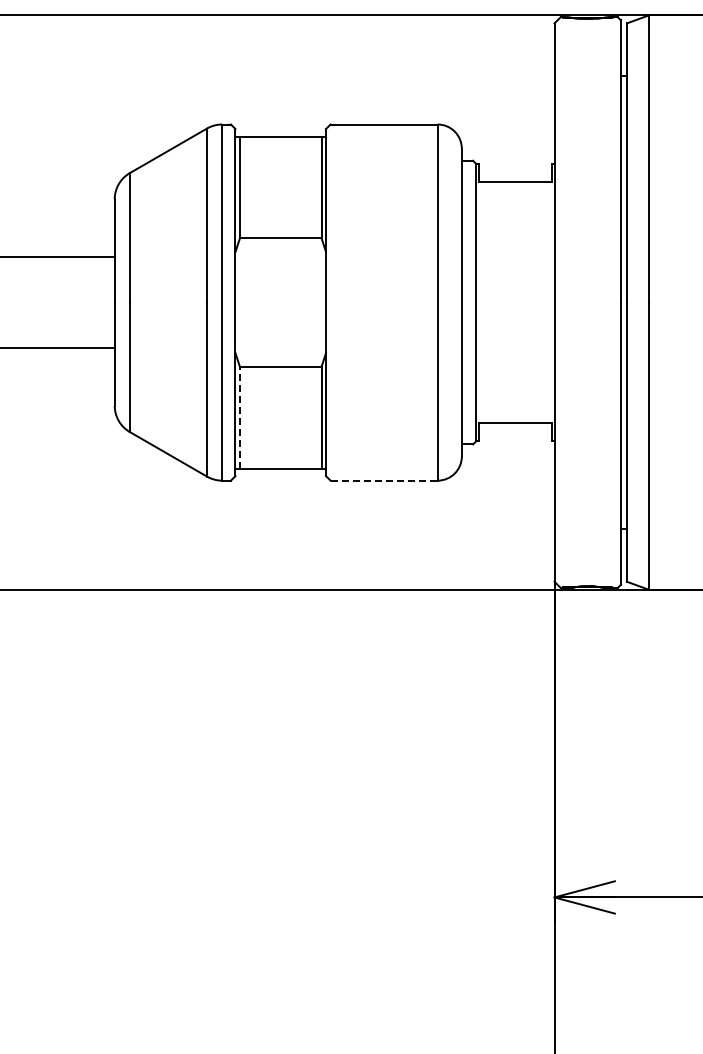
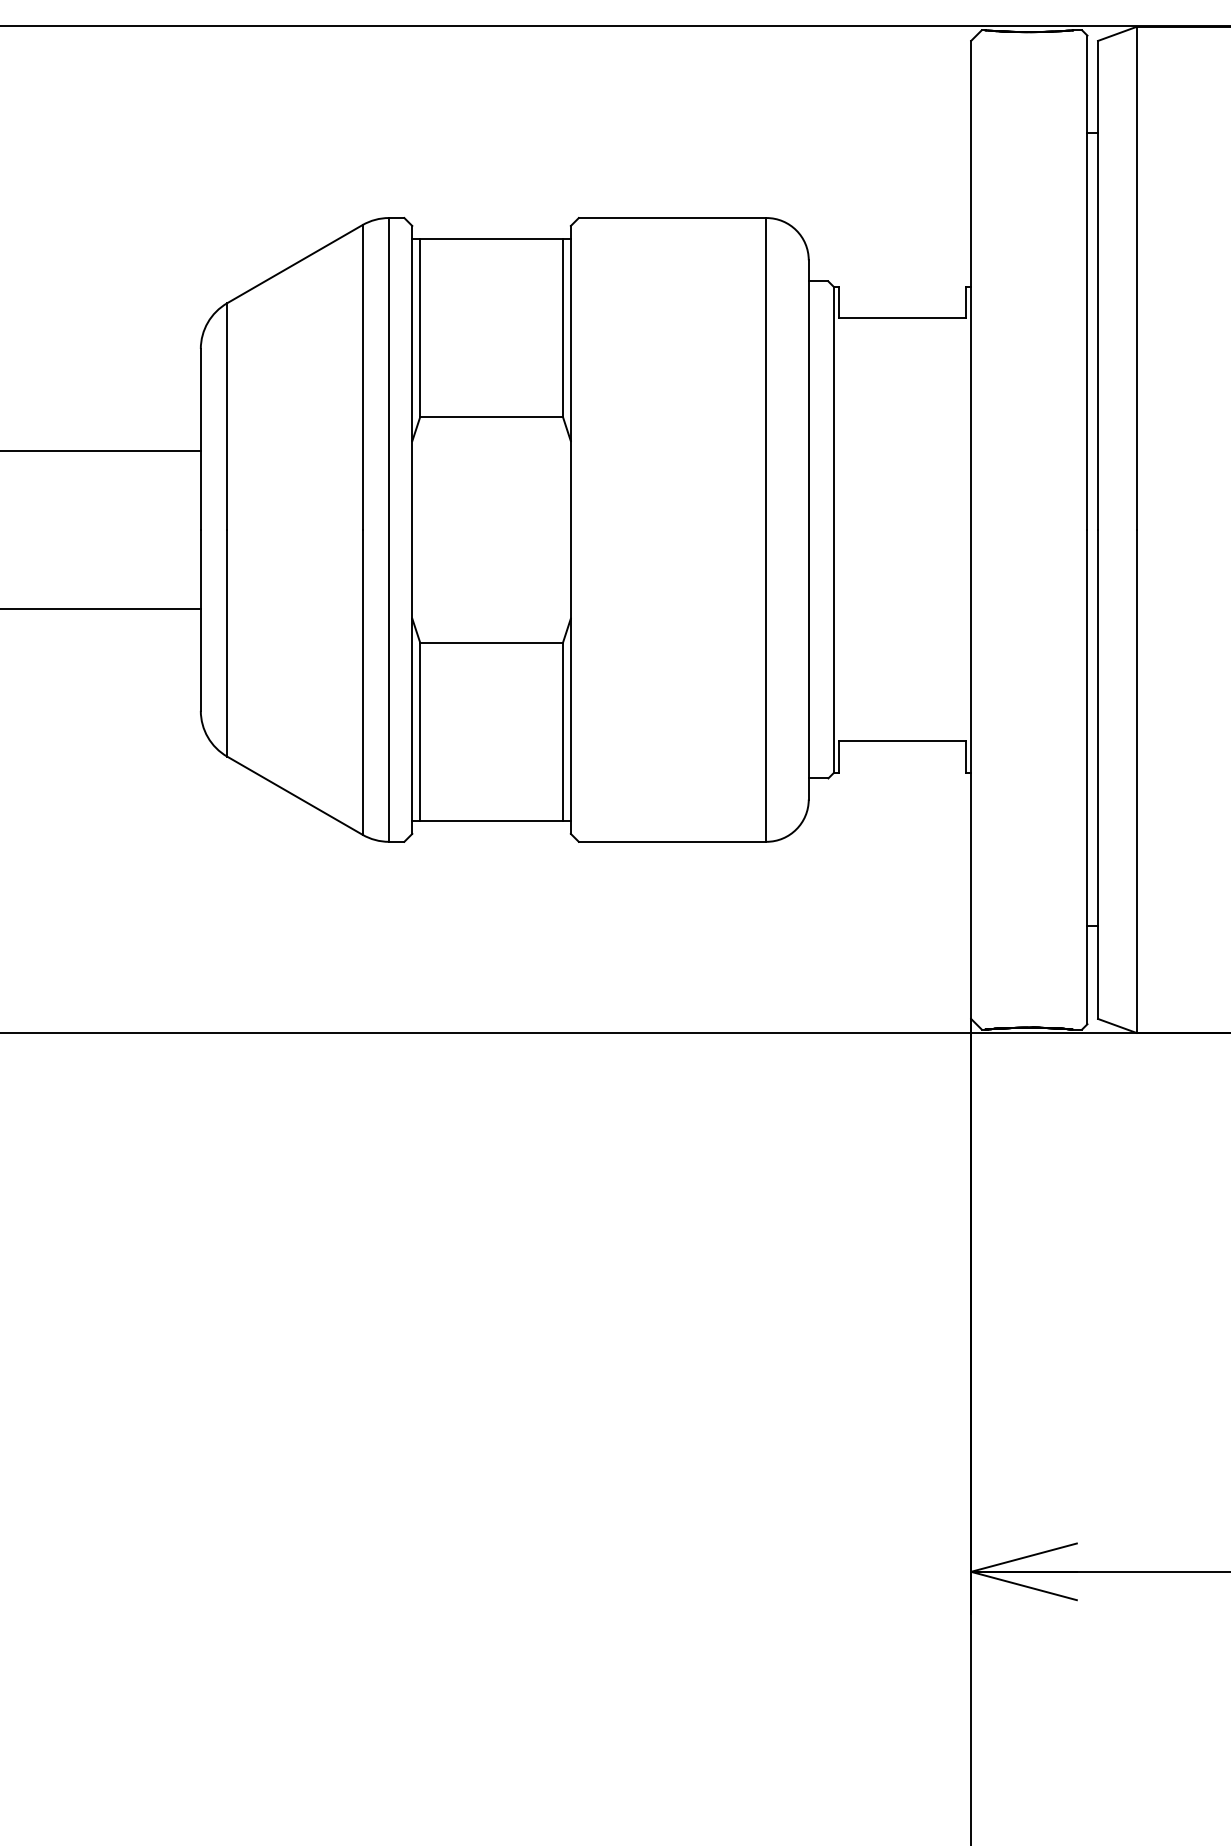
line: (240, 417) -> (421, 731), dashed -> solid
line: (384, 480) -> (673, 841), dashed -> solid

